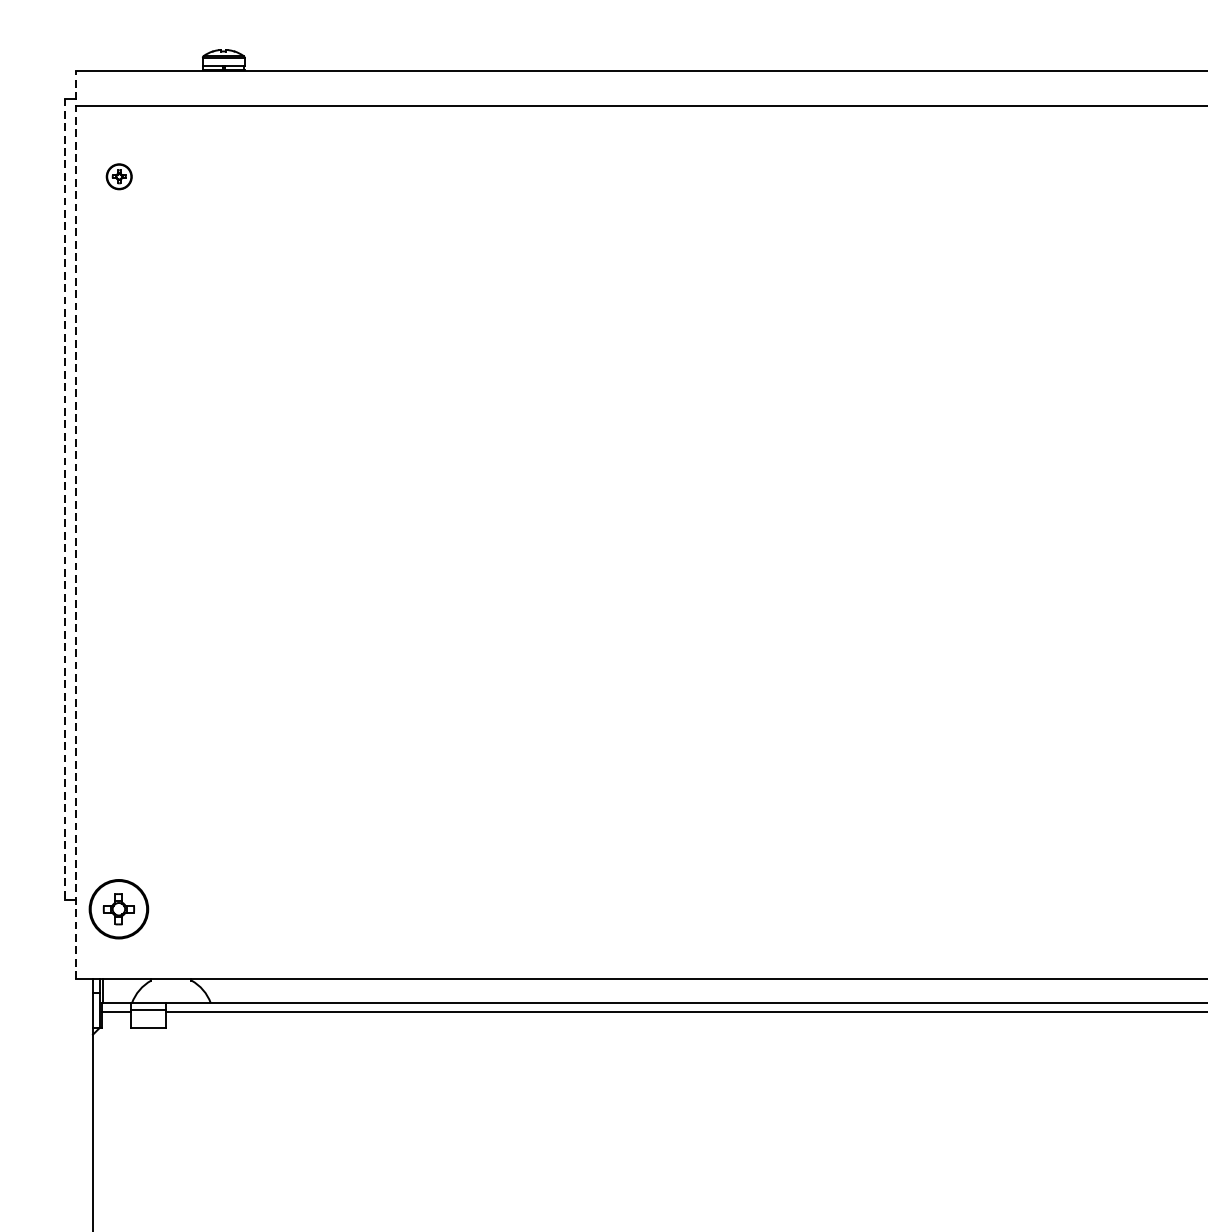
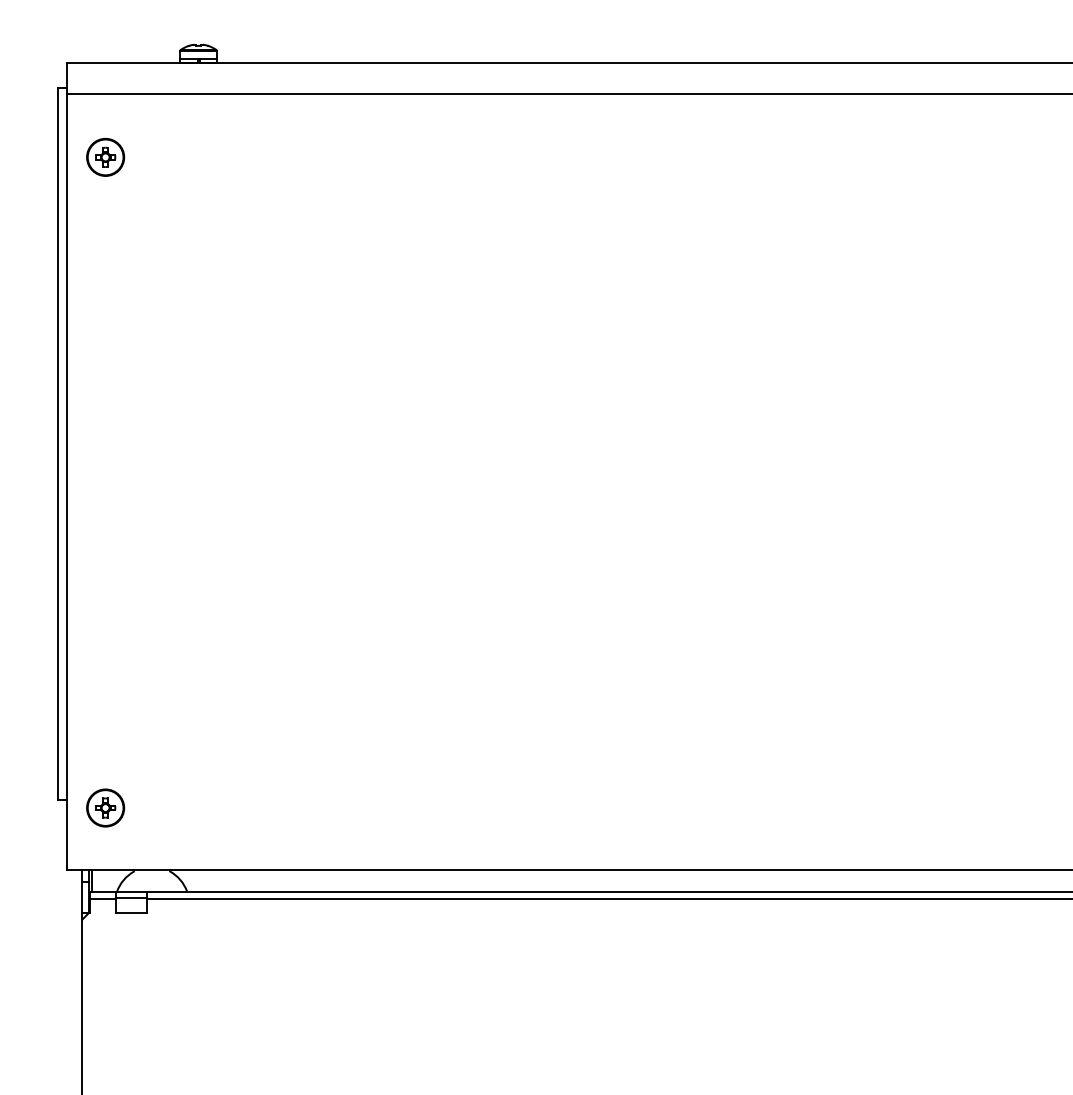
part: (118, 175) -> (105, 156), size x1.67
line: (64, 500) -> (57, 444), dashed -> solid
line: (75, 524) -> (66, 466), dashed -> solid
part: (118, 908) -> (105, 807), size x0.71

